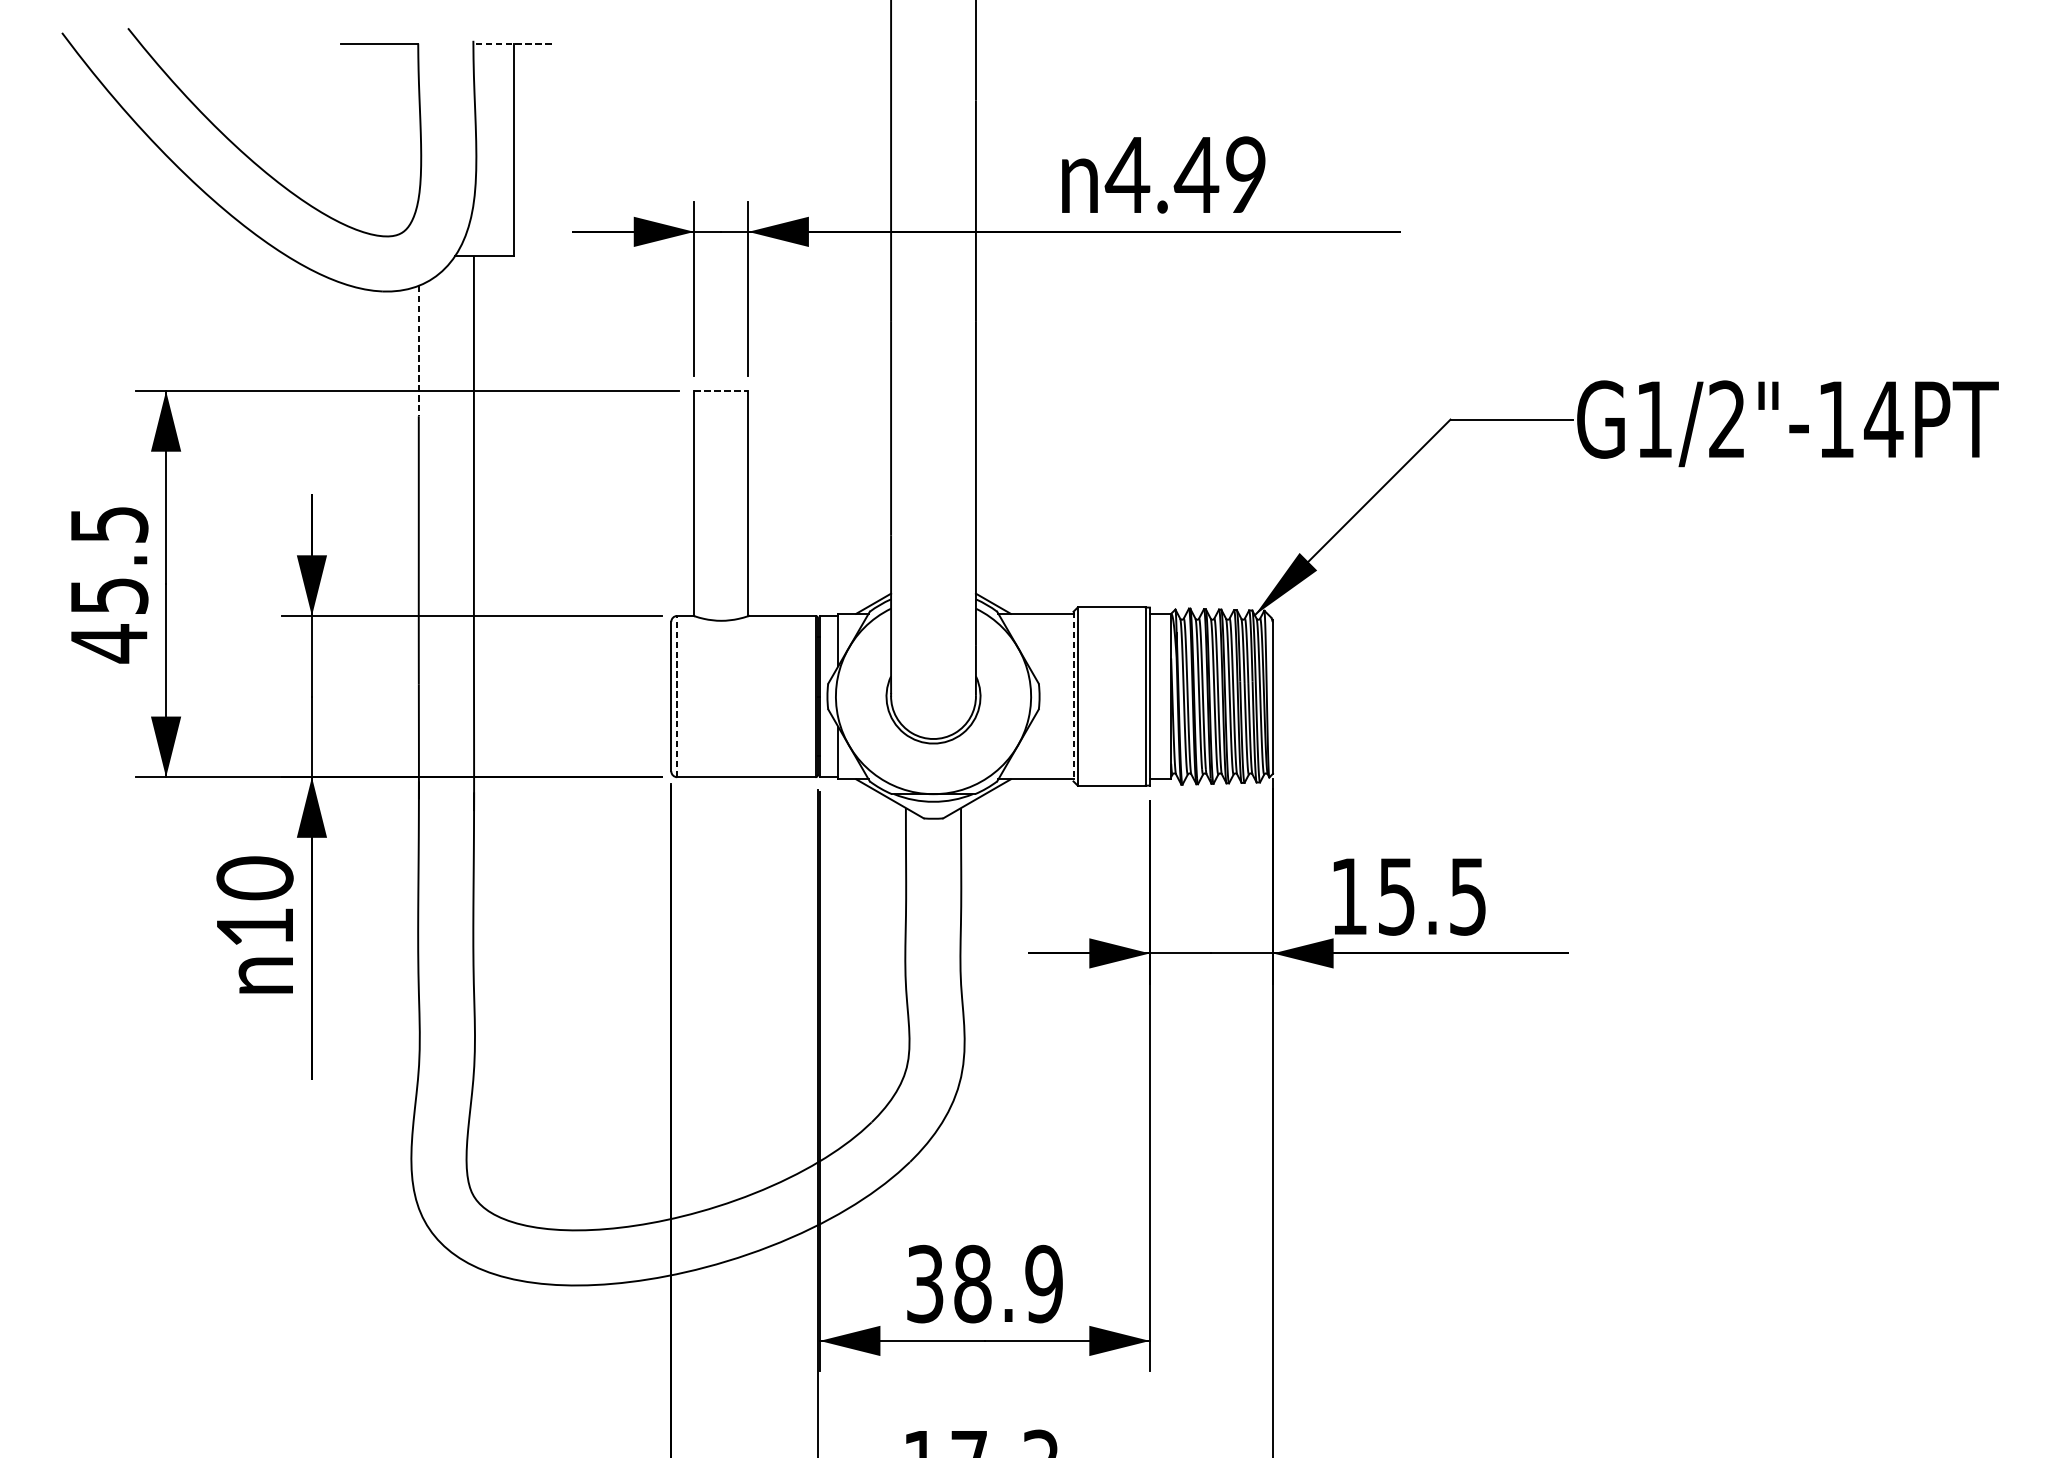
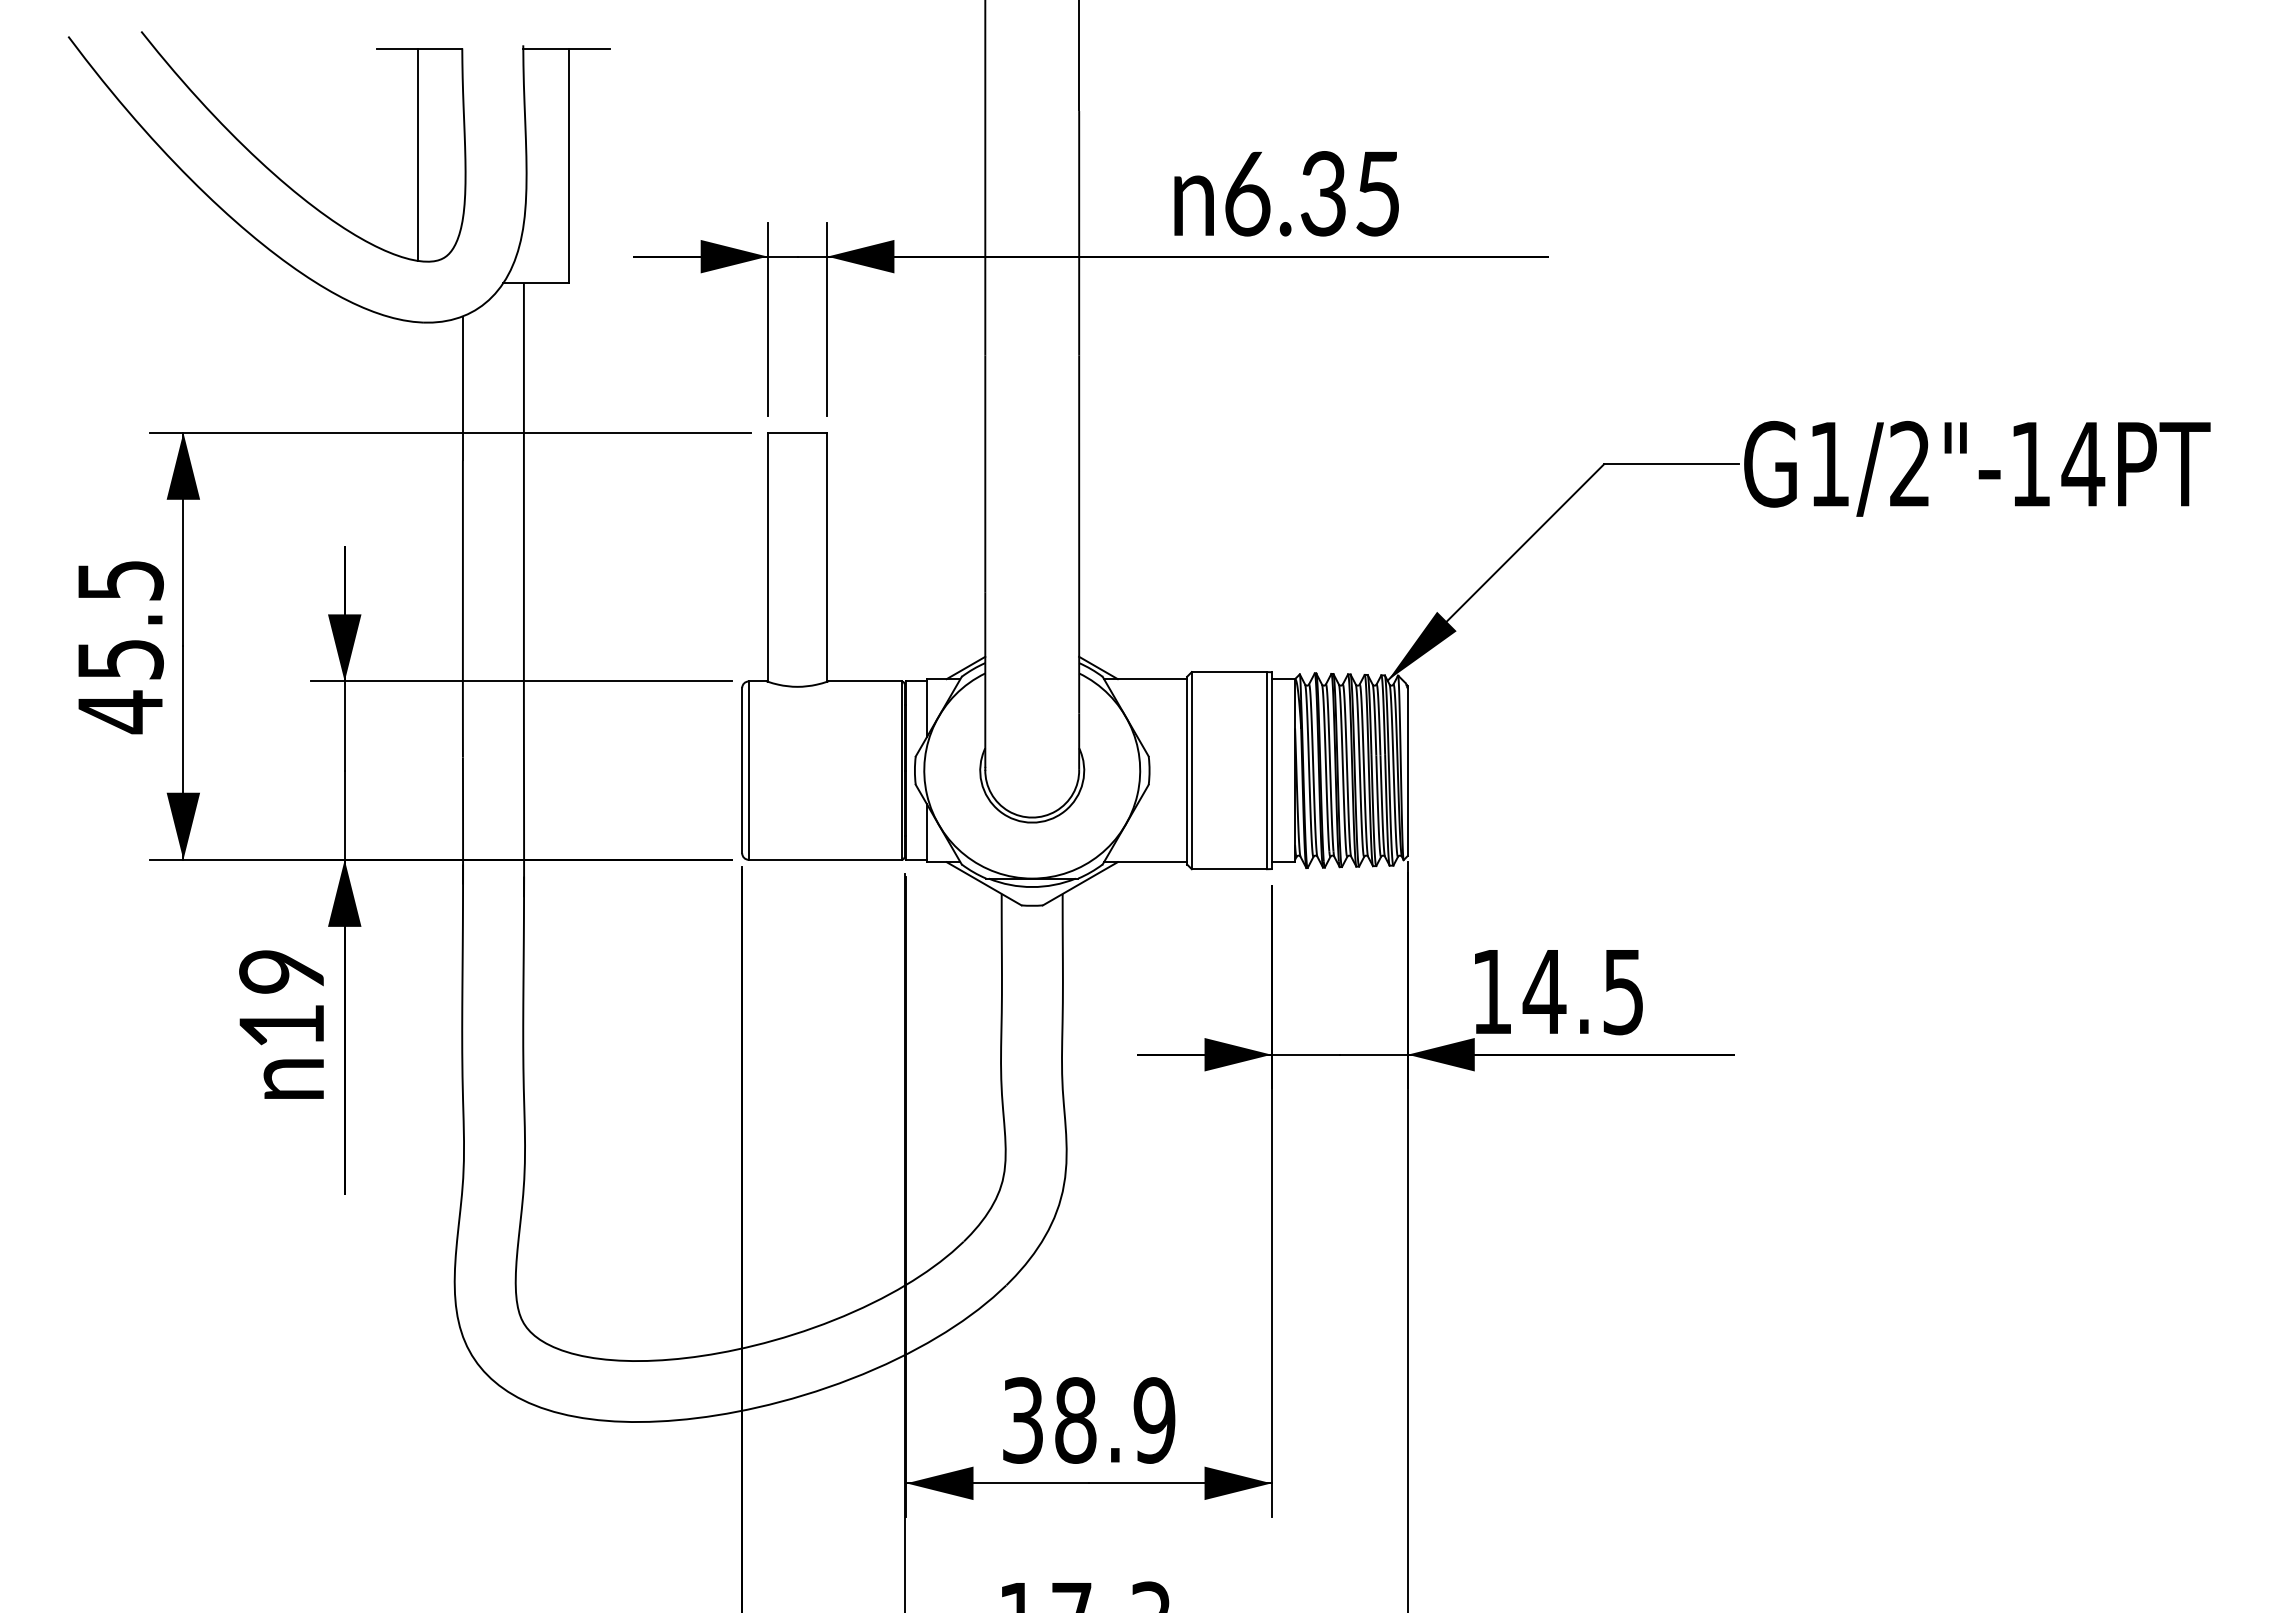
line: (512, 43) -> (566, 48), dashed -> solid
line: (378, 139) -> (418, 154), added
text: (1185, 174) -> (1310, 193), 4.49 -> 6.35
line: (418, 350) -> (462, 387), dashed -> solid
line: (721, 390) -> (797, 432), dashed -> solid
line: (676, 696) -> (748, 770), dashed -> solid
line: (1073, 696) -> (1187, 770), dashed -> solid
text: (254, 878) -> (281, 971), 10 -> 19
text: (1396, 897) -> (1544, 992), 15.5 -> 14.5

